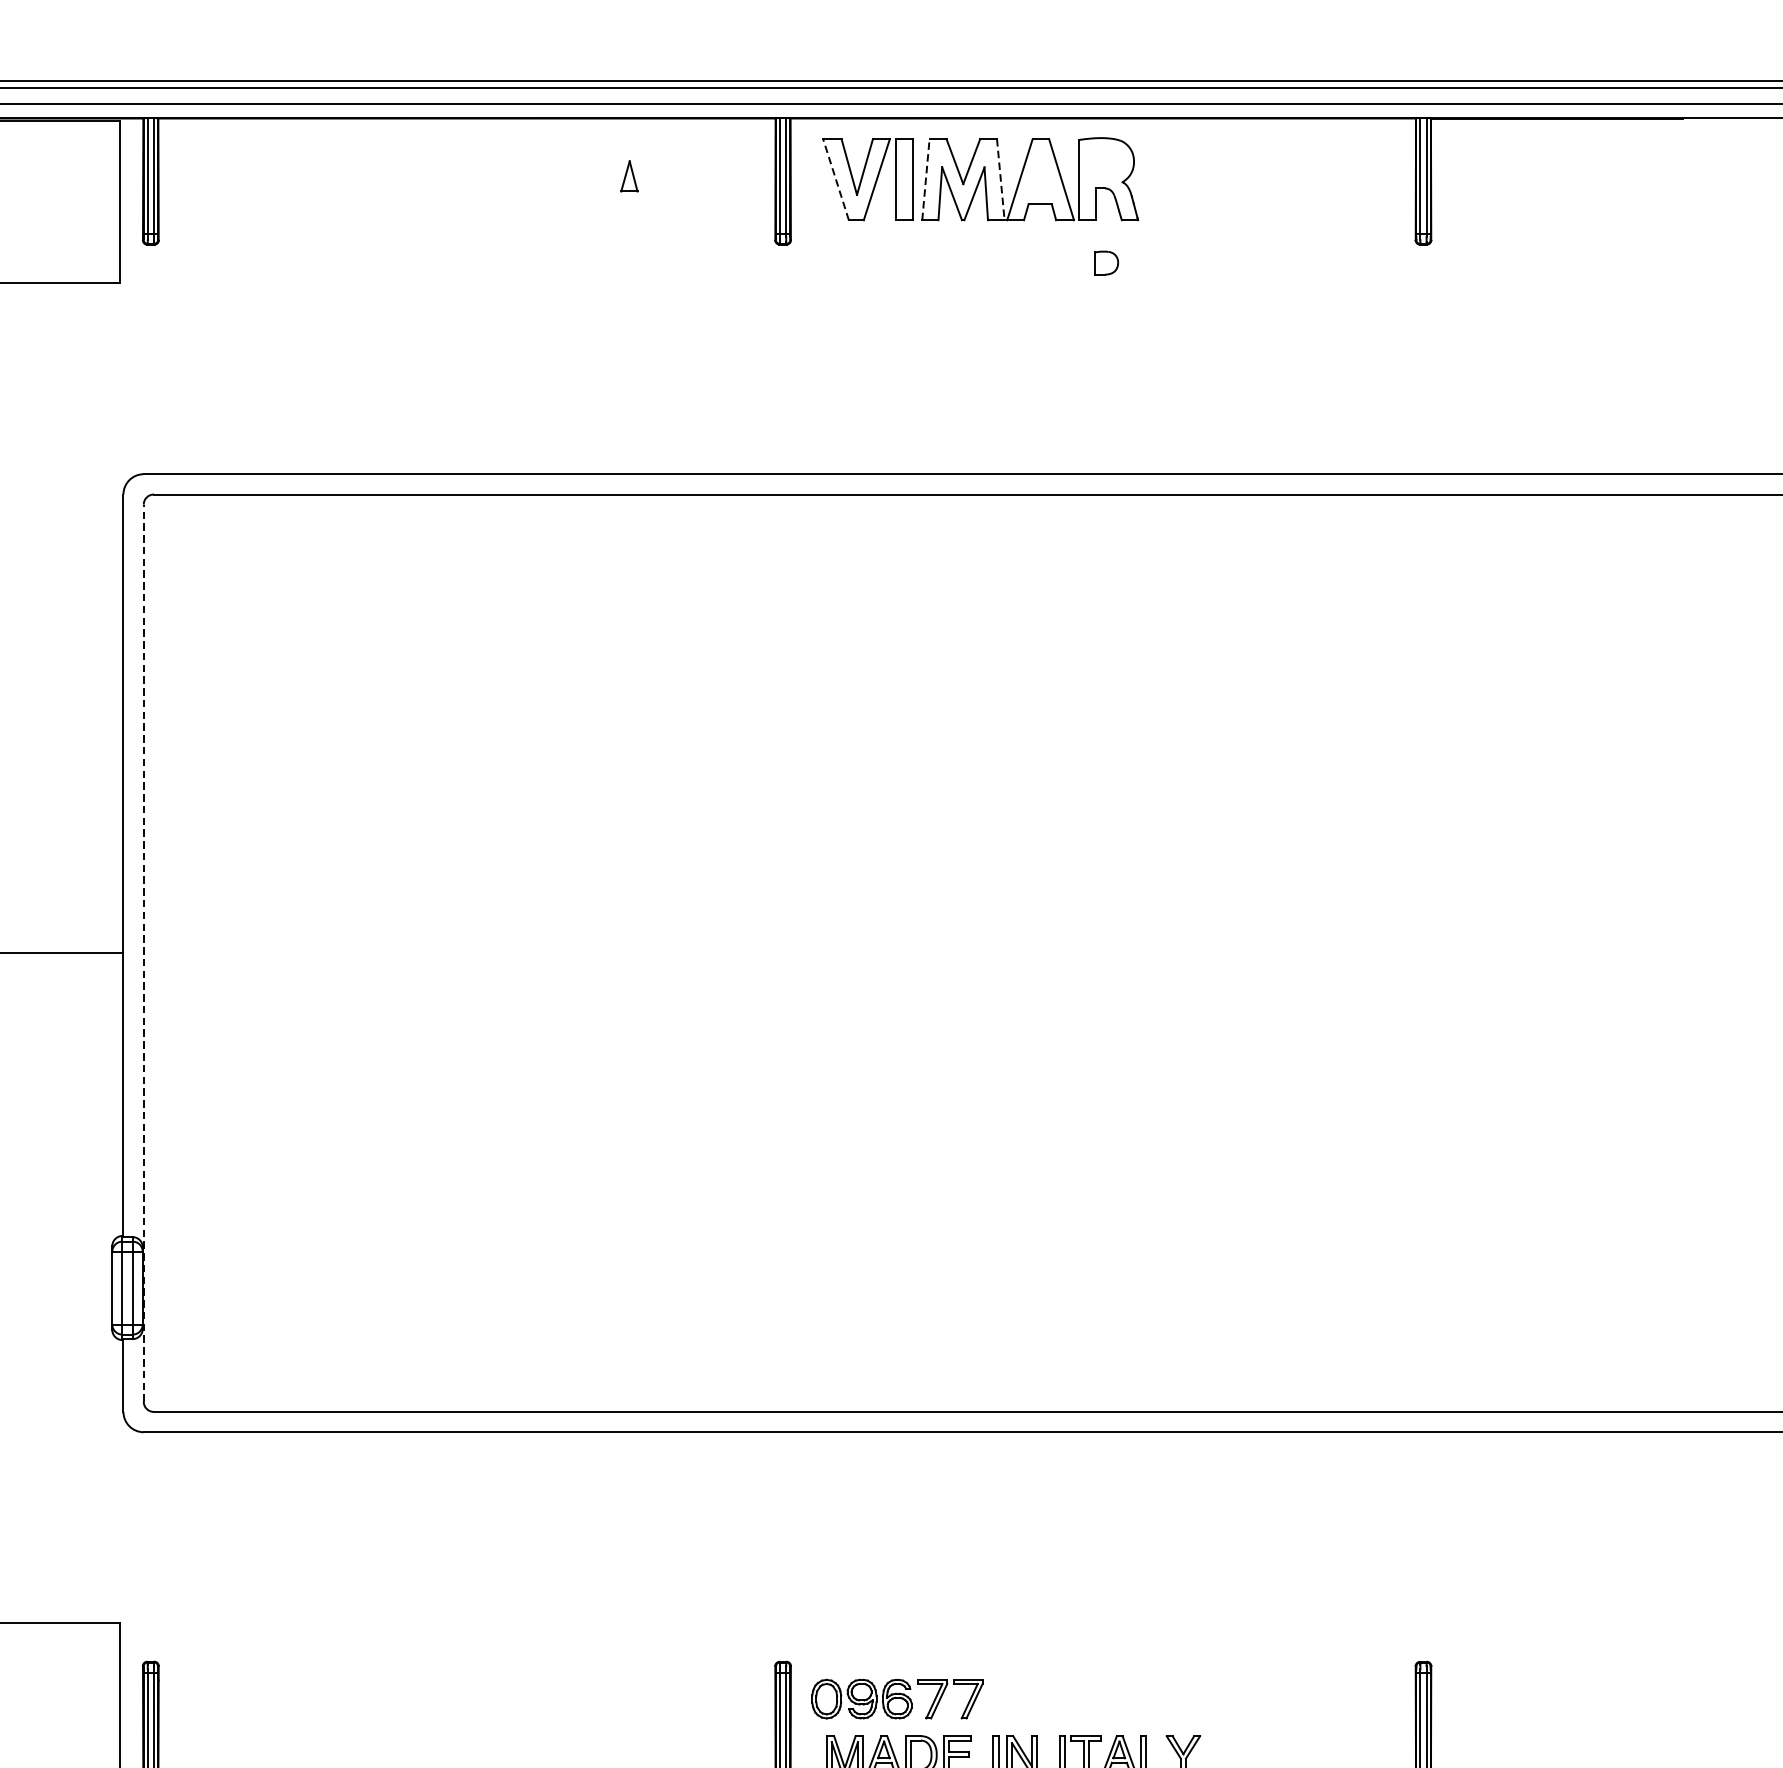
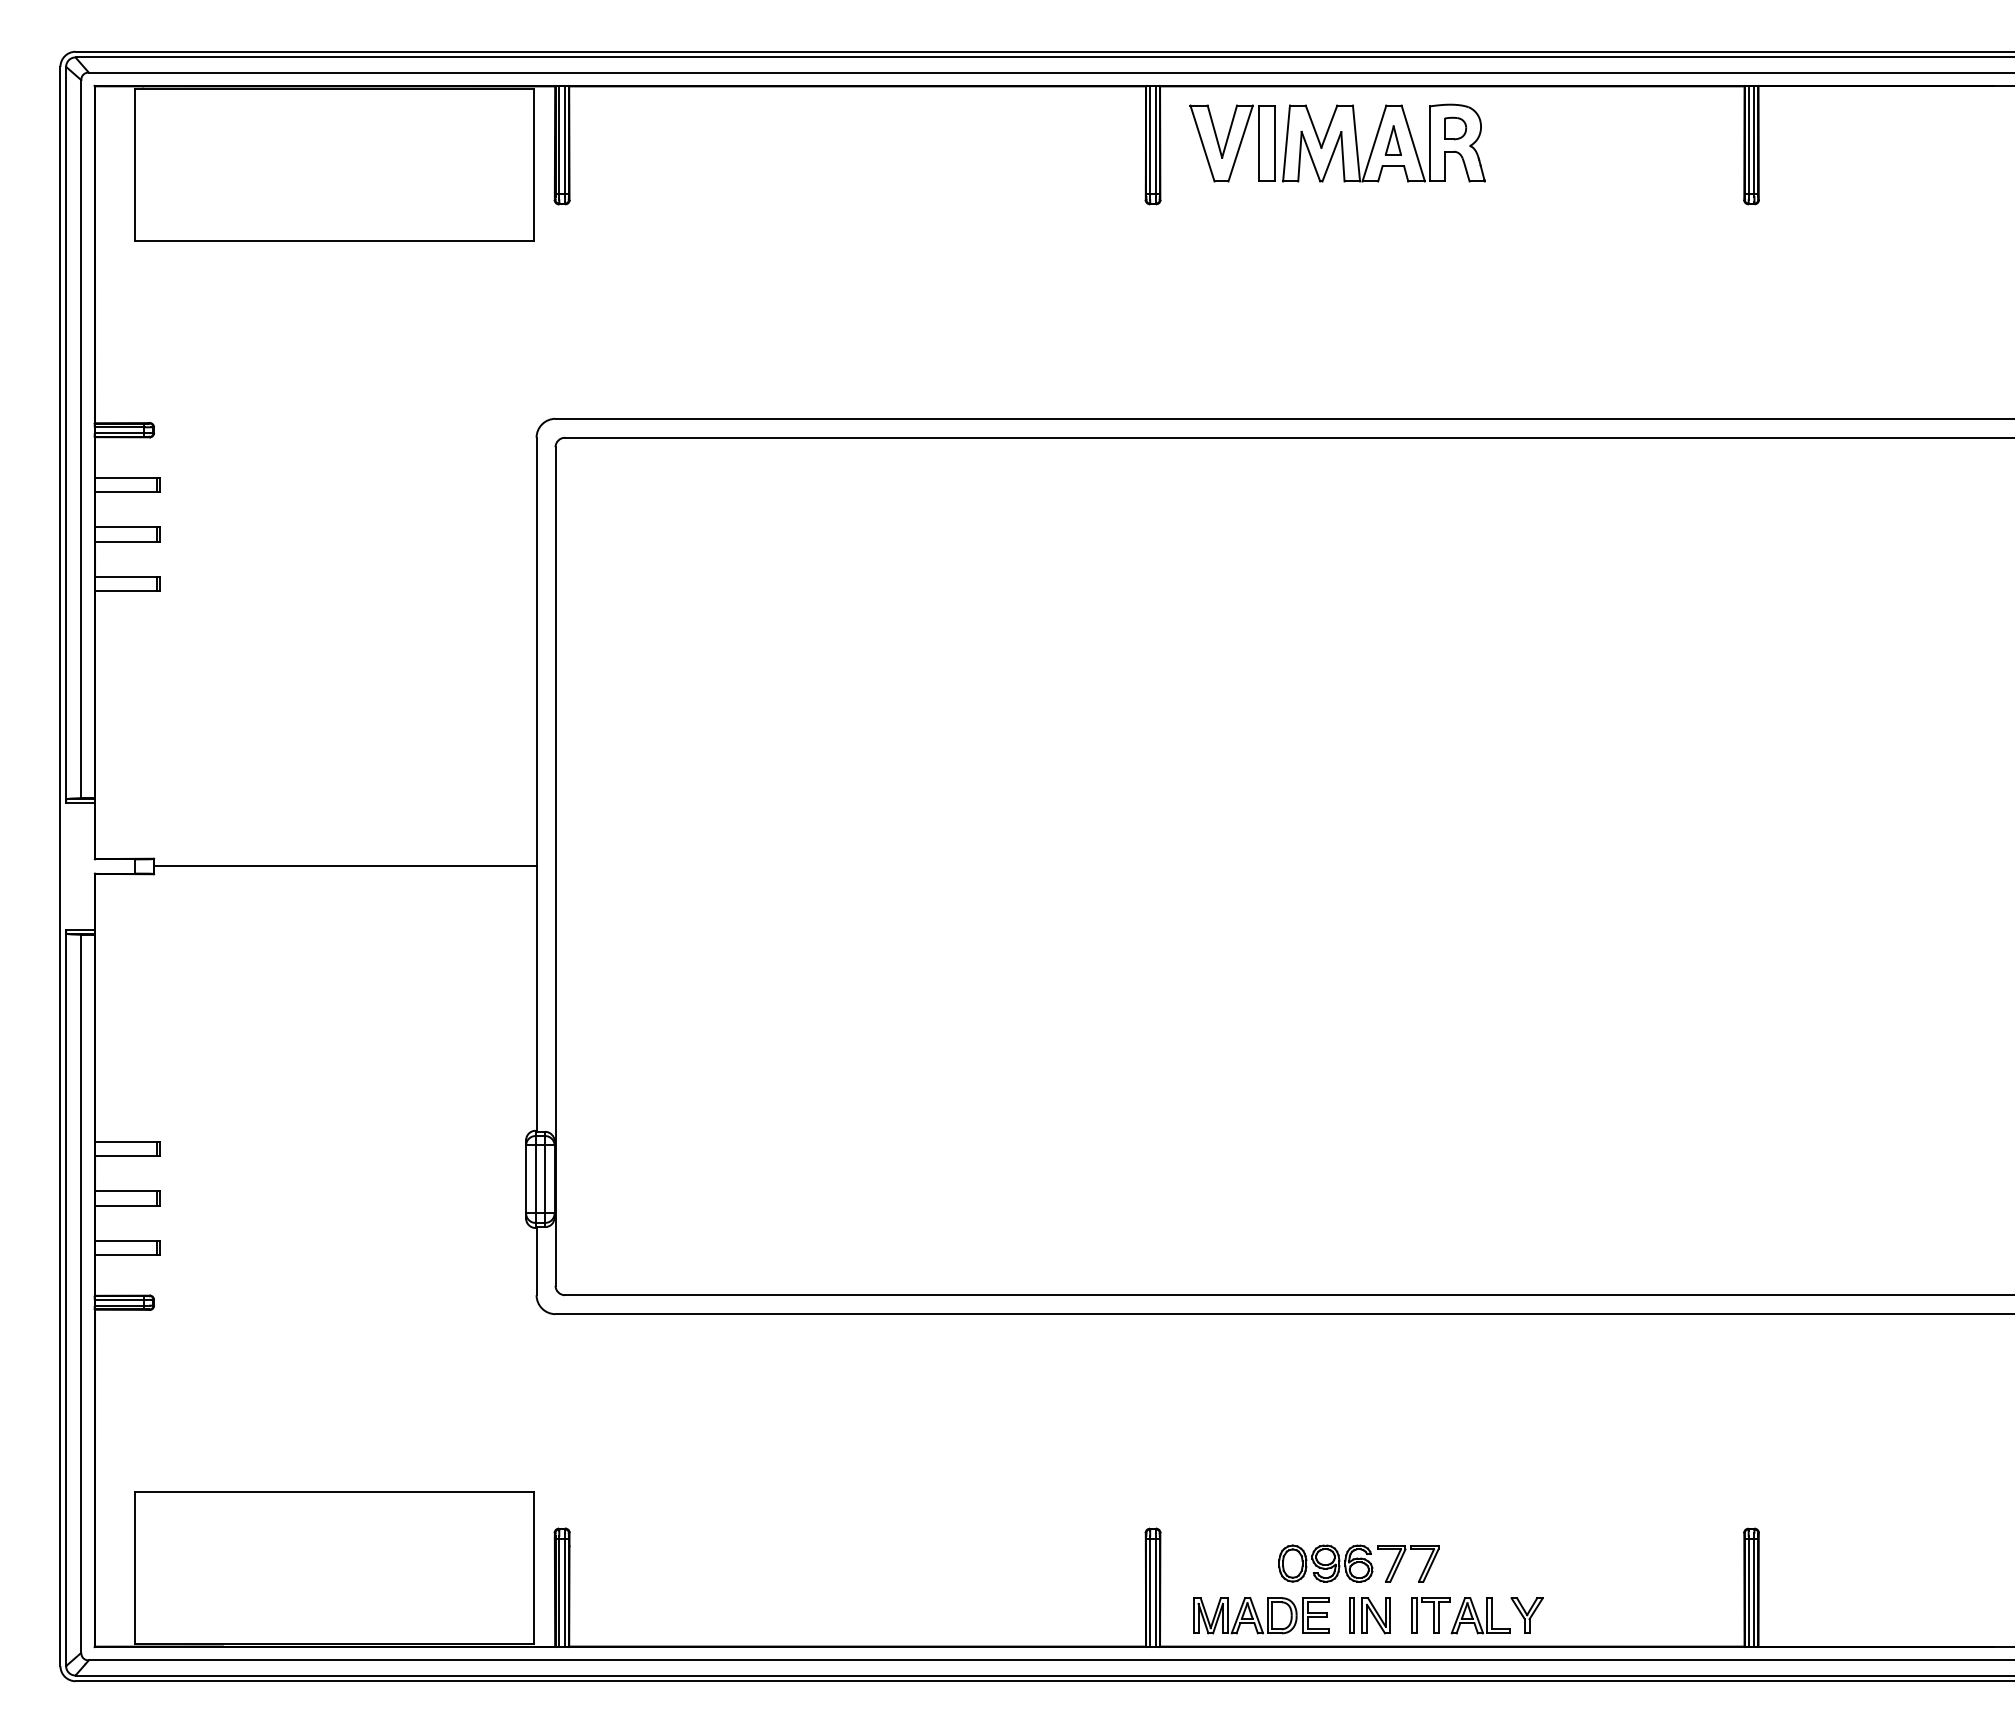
part: (628, 176) -> (1392, 140), moved
line: (836, 179) -> (1202, 143), dashed -> solid
line: (925, 179) -> (1286, 143), dashed -> solid
line: (1000, 180) -> (1356, 144), dashed -> solid
part: (1106, 263) -> (1455, 128), moved
line: (143, 953) -> (555, 866), dashed -> solid
part: (896, 1699) -> (1358, 1563), moved

